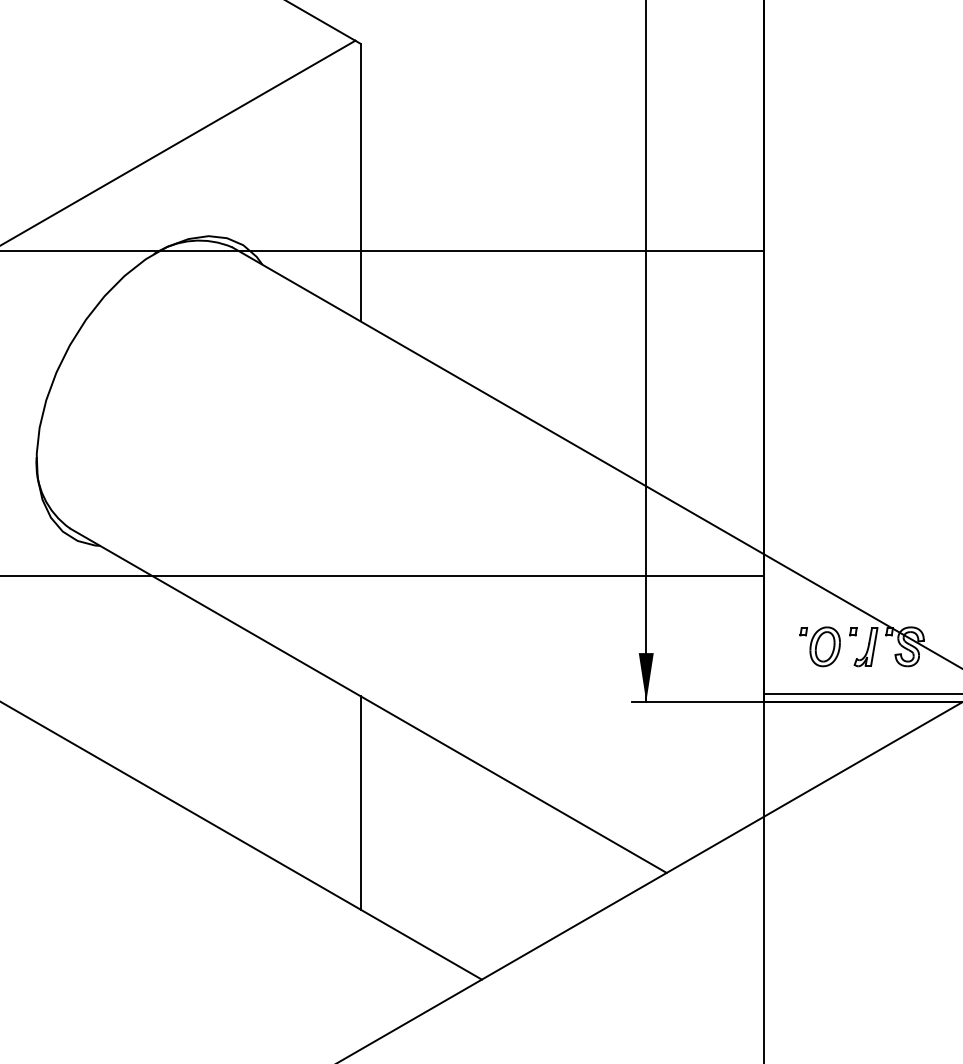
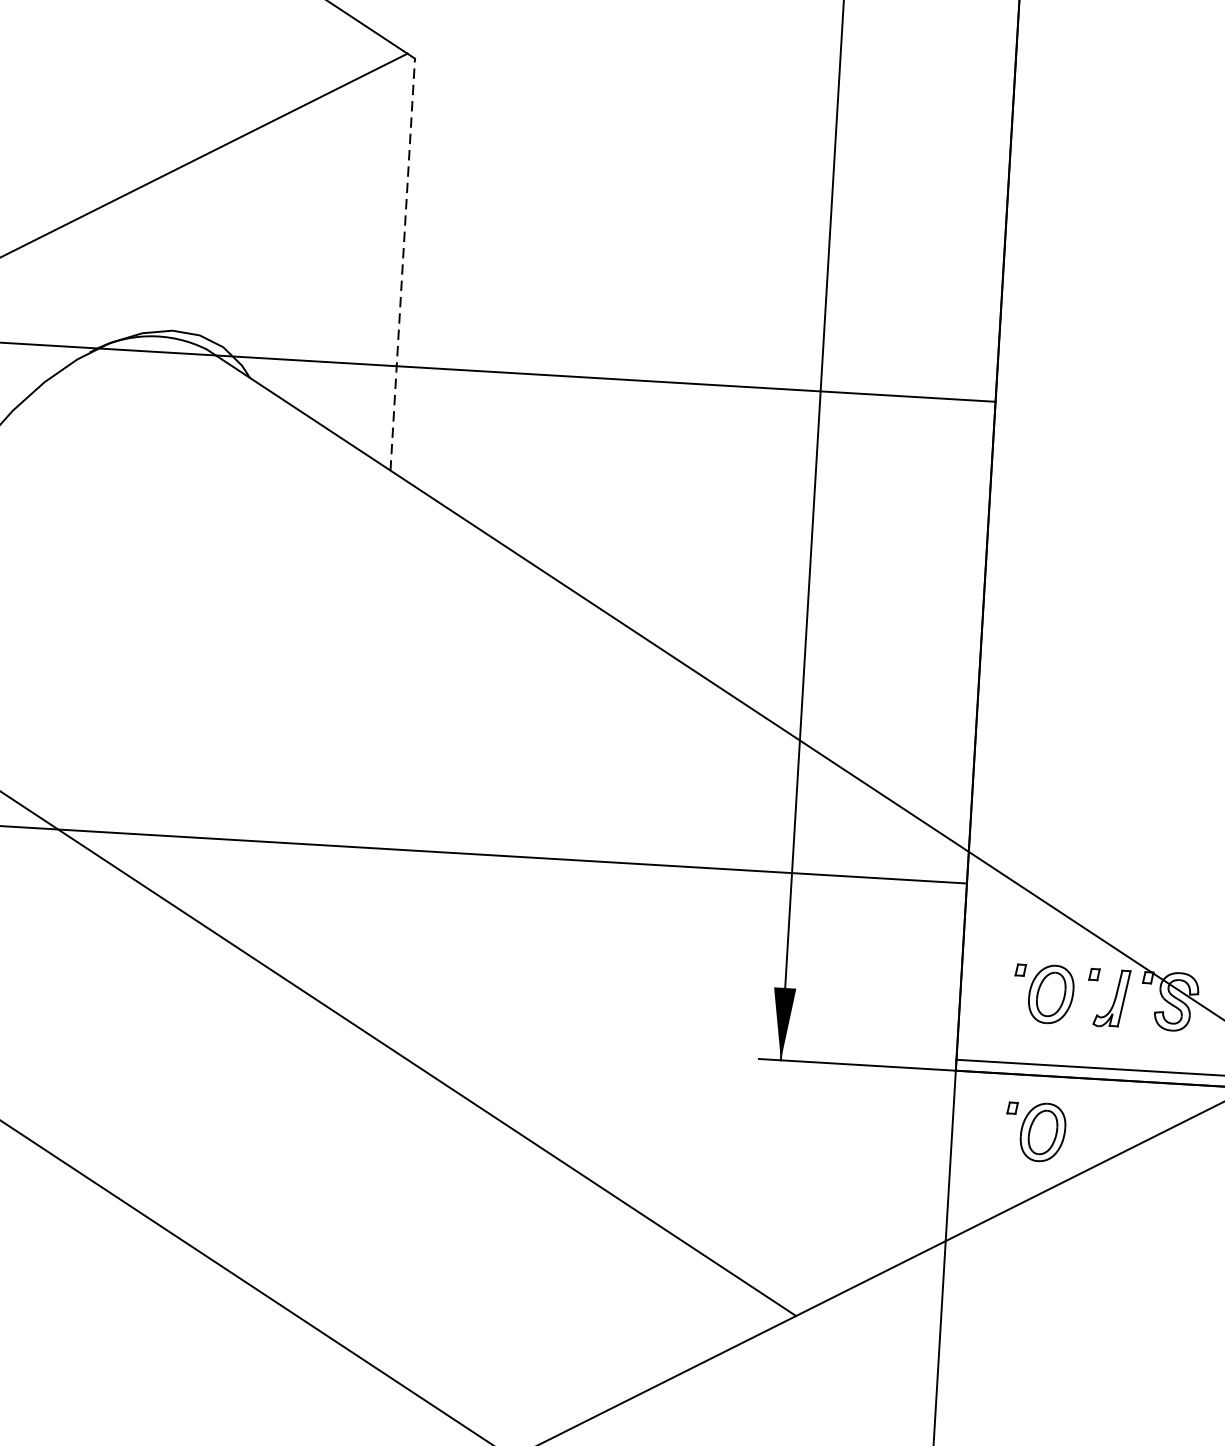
line: (360, 182) -> (402, 264), solid -> dashed
part: (819, 739) -> (1034, 1131), added
line: (360, 802) -> (347, 1184), removed

